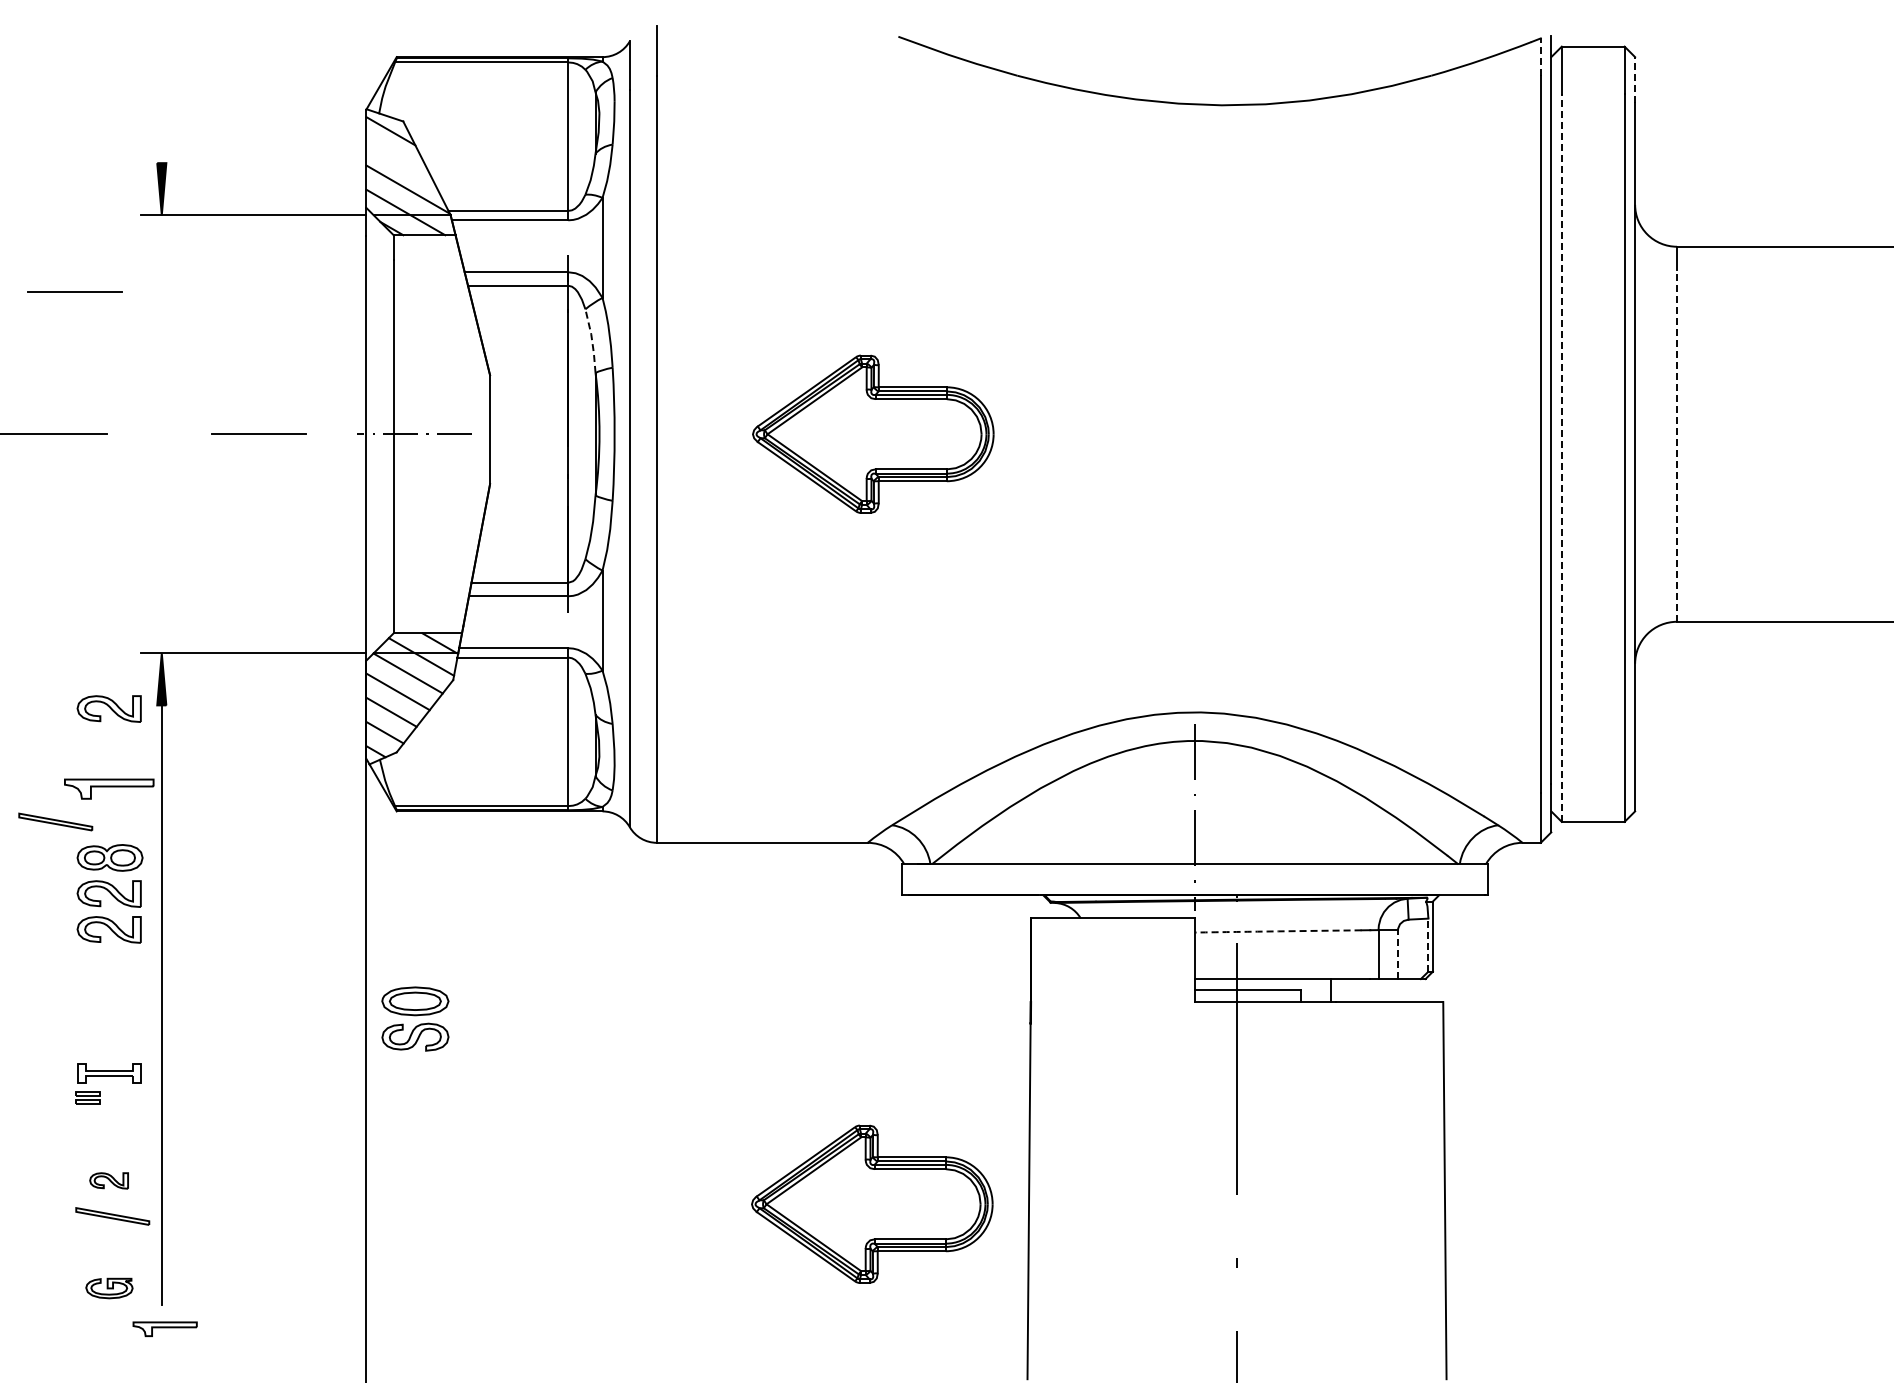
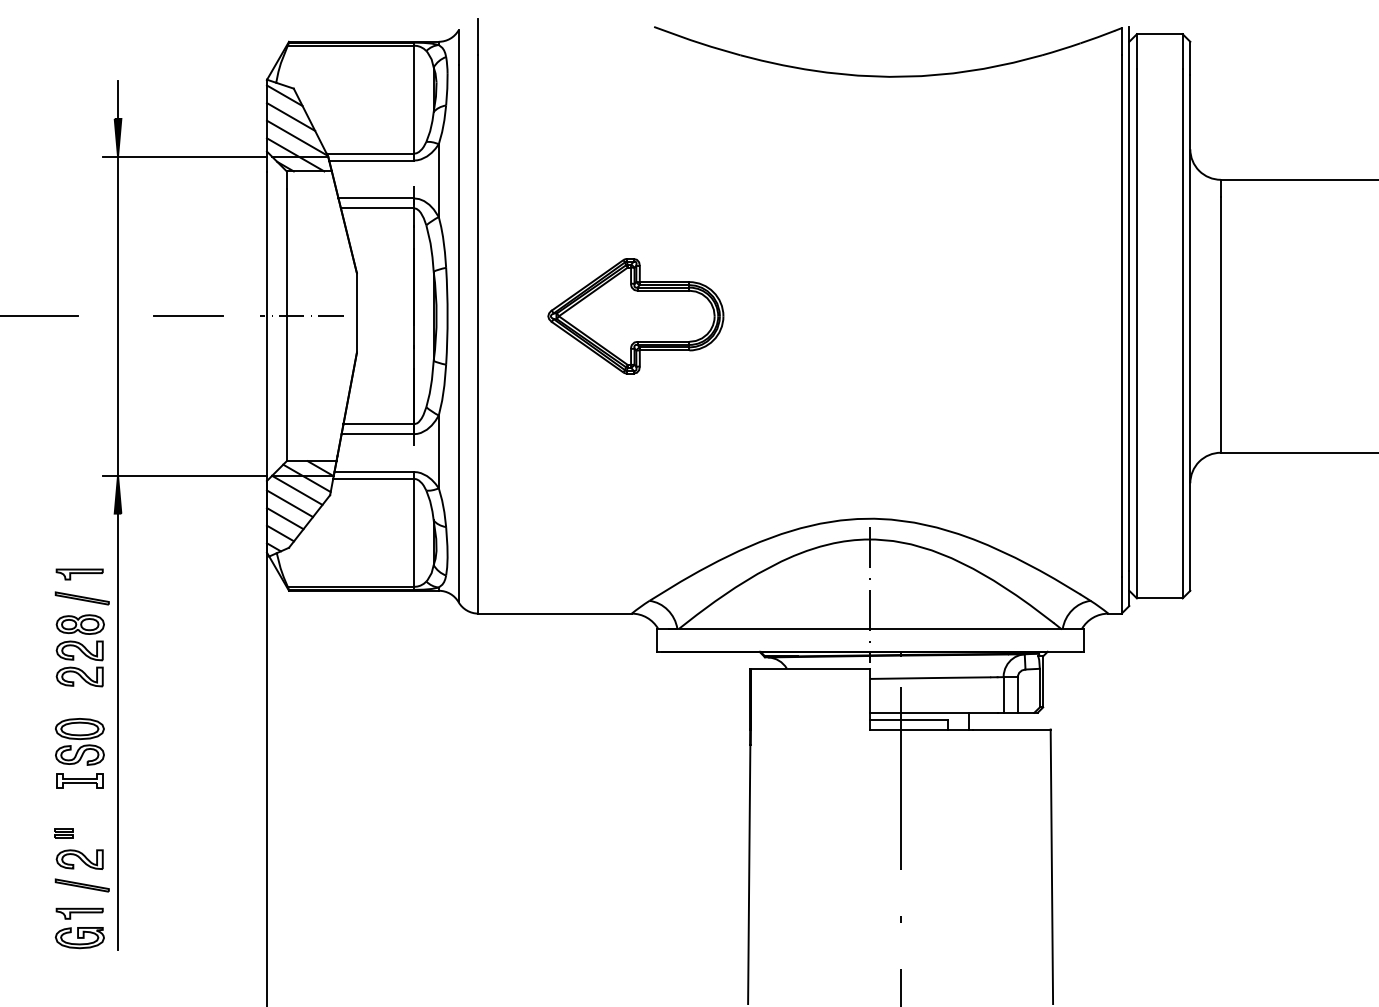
line: (1540, 57) -> (1121, 42), dashed -> solid
line: (1635, 79) -> (1190, 58), dashed -> solid
line: (161, 136) -> (117, 99), added
line: (399, 160) -> (291, 117), added
line: (74, 291) -> (54, 212), removed
line: (592, 340) -> (431, 248), dashed -> solid
line: (161, 434) -> (117, 316), added
line: (1677, 445) -> (1221, 324), dashed -> solid
line: (1561, 458) -> (1136, 333), dashed -> solid
part: (108, 708) -> (79, 515), removed
part: (108, 788) -> (79, 574), size x0.71
part: (55, 821) -> (82, 598), moved
arc: (1278, 931) -> (930, 678), dashed -> solid
line: (1428, 945) -> (1039, 688), dashed -> solid
line: (1398, 954) -> (1018, 694), dashed -> solid
part: (415, 1018) -> (79, 741), moved
part: (87, 1097) -> (63, 833), moved
part: (108, 1180) -> (79, 859), size x1.67
part: (872, 1203) -> (635, 876), removed
part: (109, 1288) -> (79, 937), size x1.43
part: (164, 1328) -> (79, 913), moved

